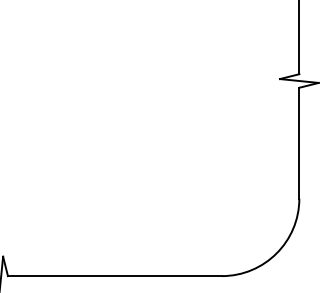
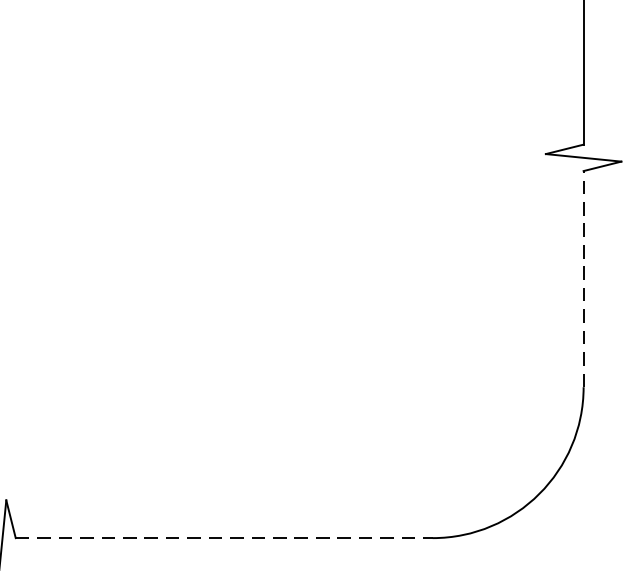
line: (299, 142) -> (583, 277), solid -> dashed
line: (114, 276) -> (223, 538), solid -> dashed

